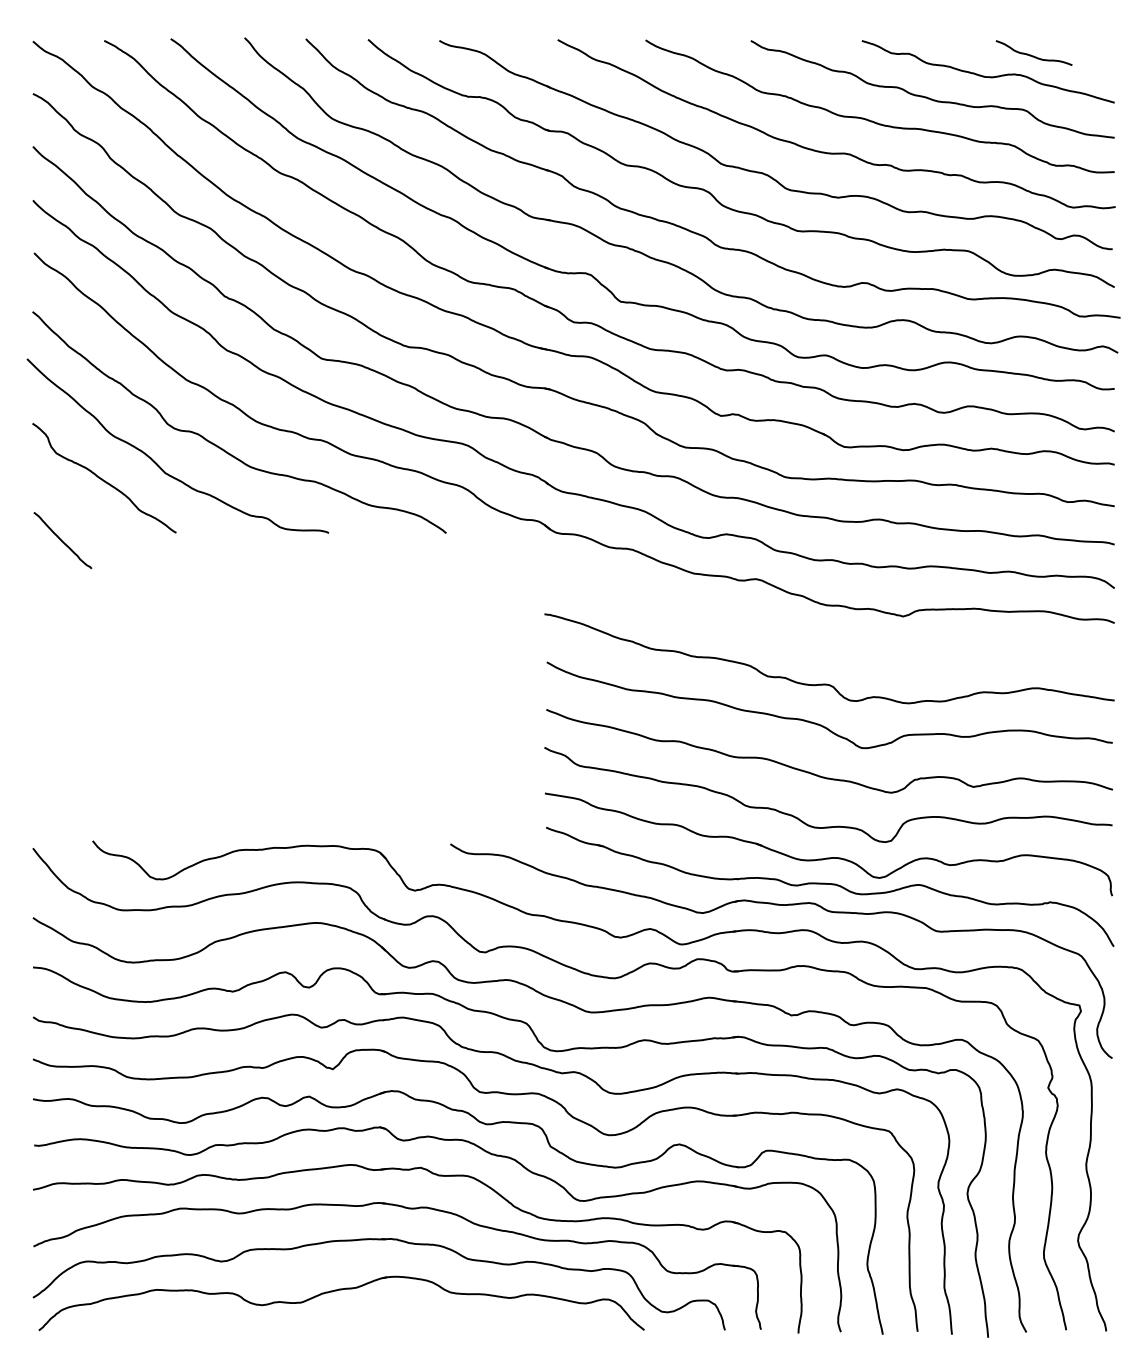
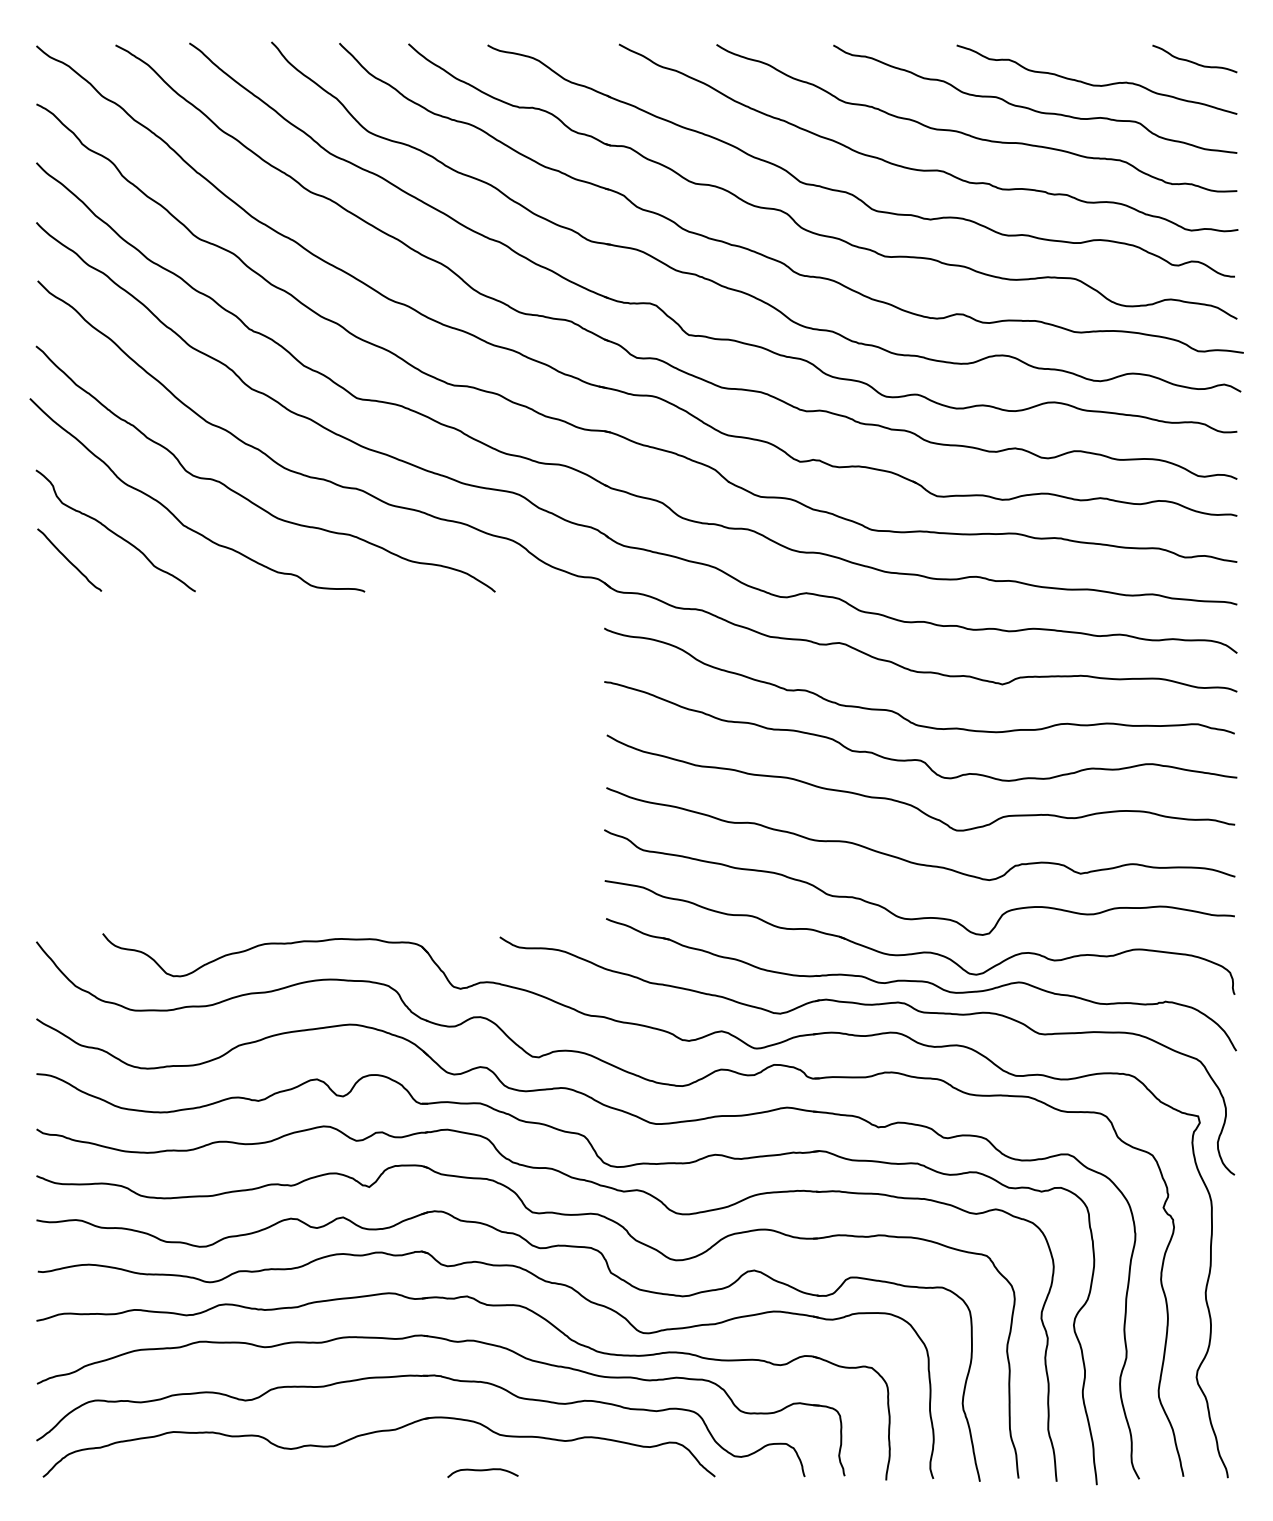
curve: (1032, 55) -> (1193, 61), moved
curve: (61, 539) -> (68, 559), moved
curve: (810, 642) -> (899, 713), added
curve: (434, 1325) -> (482, 1471), added

